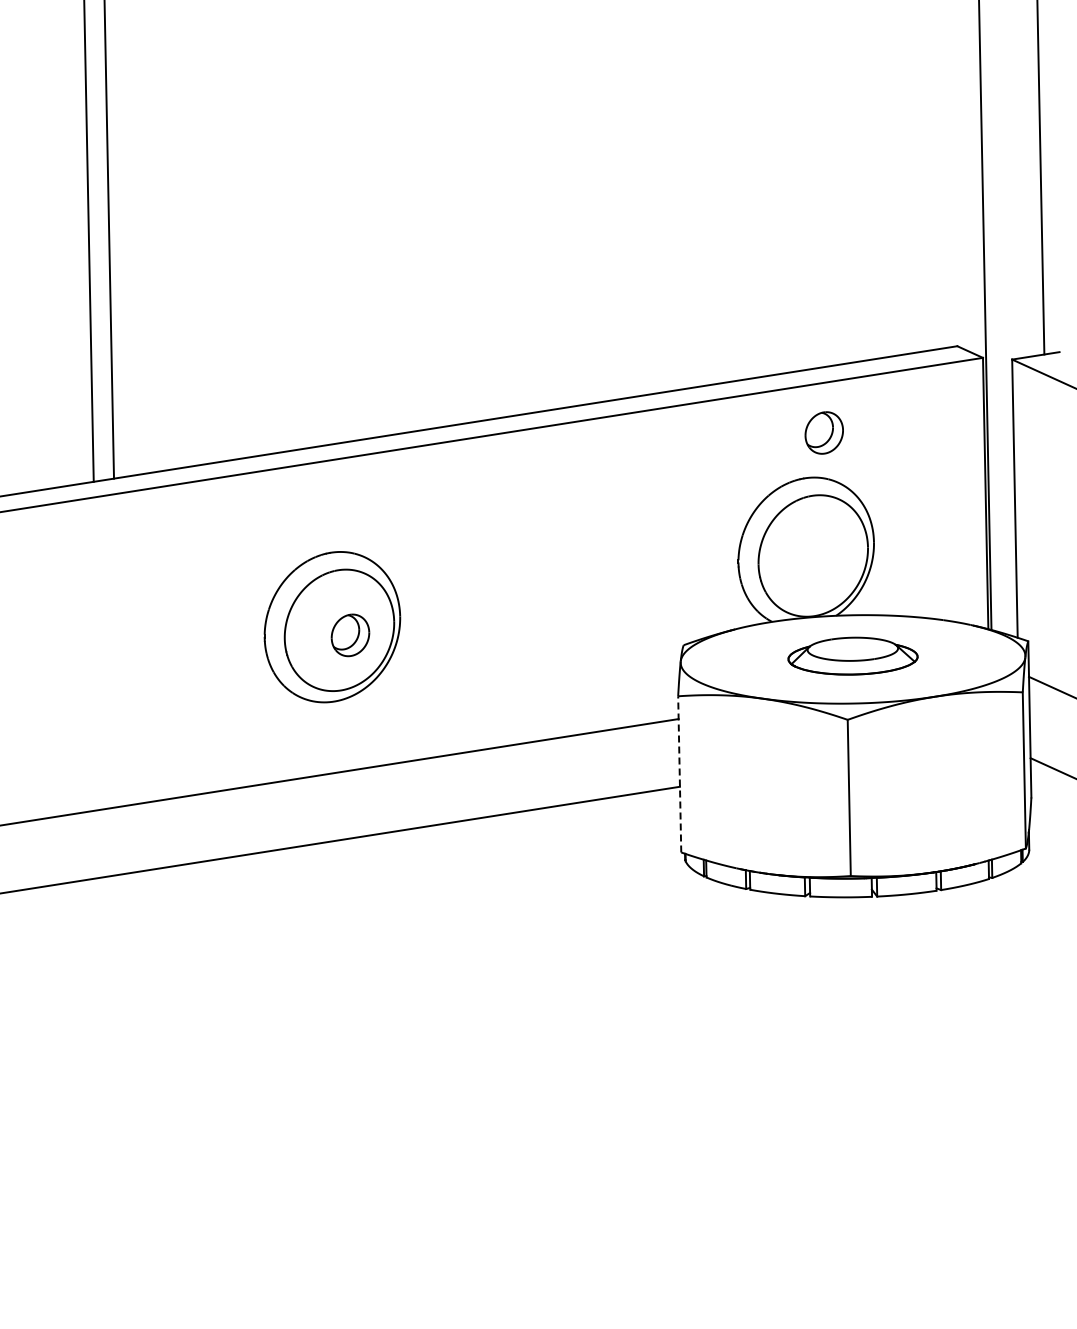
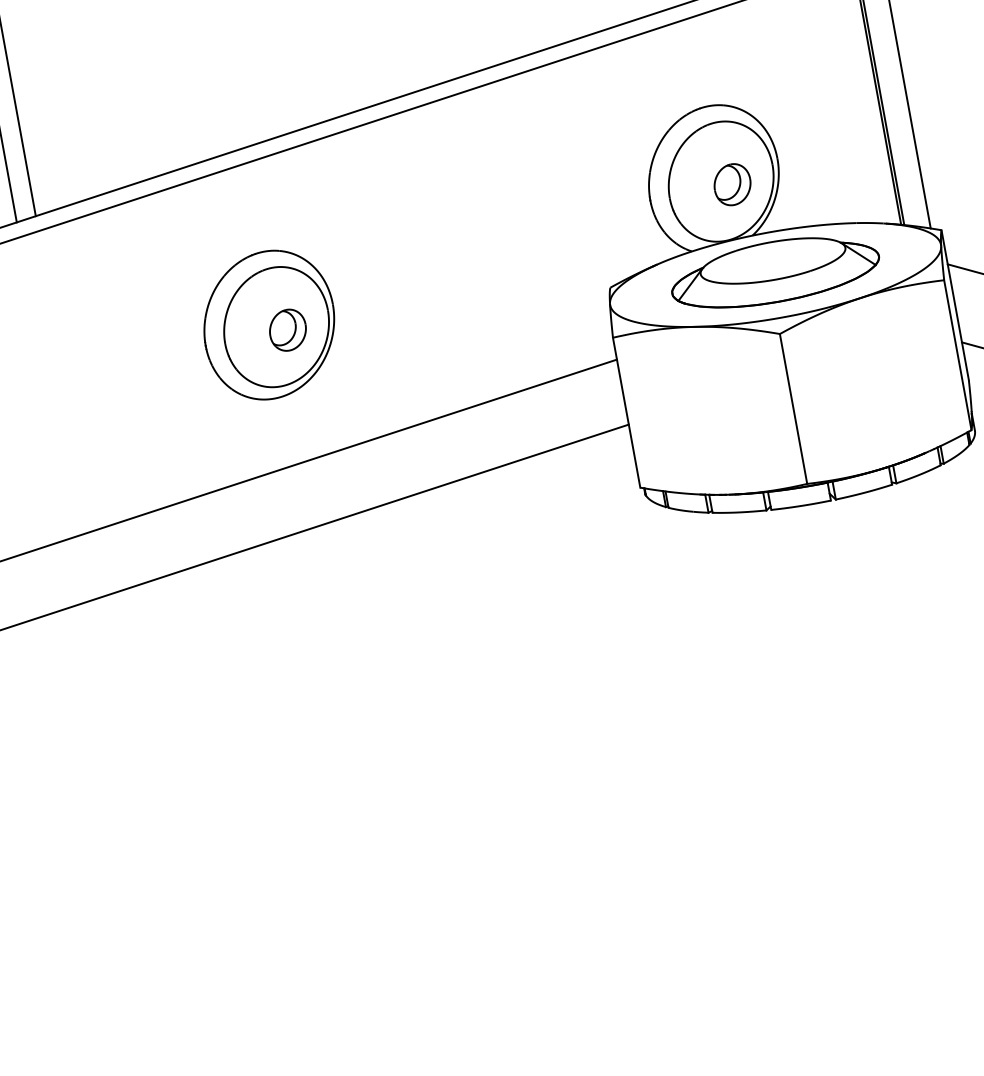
part: (823, 432) -> (731, 184), moved
part: (852, 655) -> (774, 271), size x1.67
line: (679, 773) -> (626, 411), dashed -> solid

